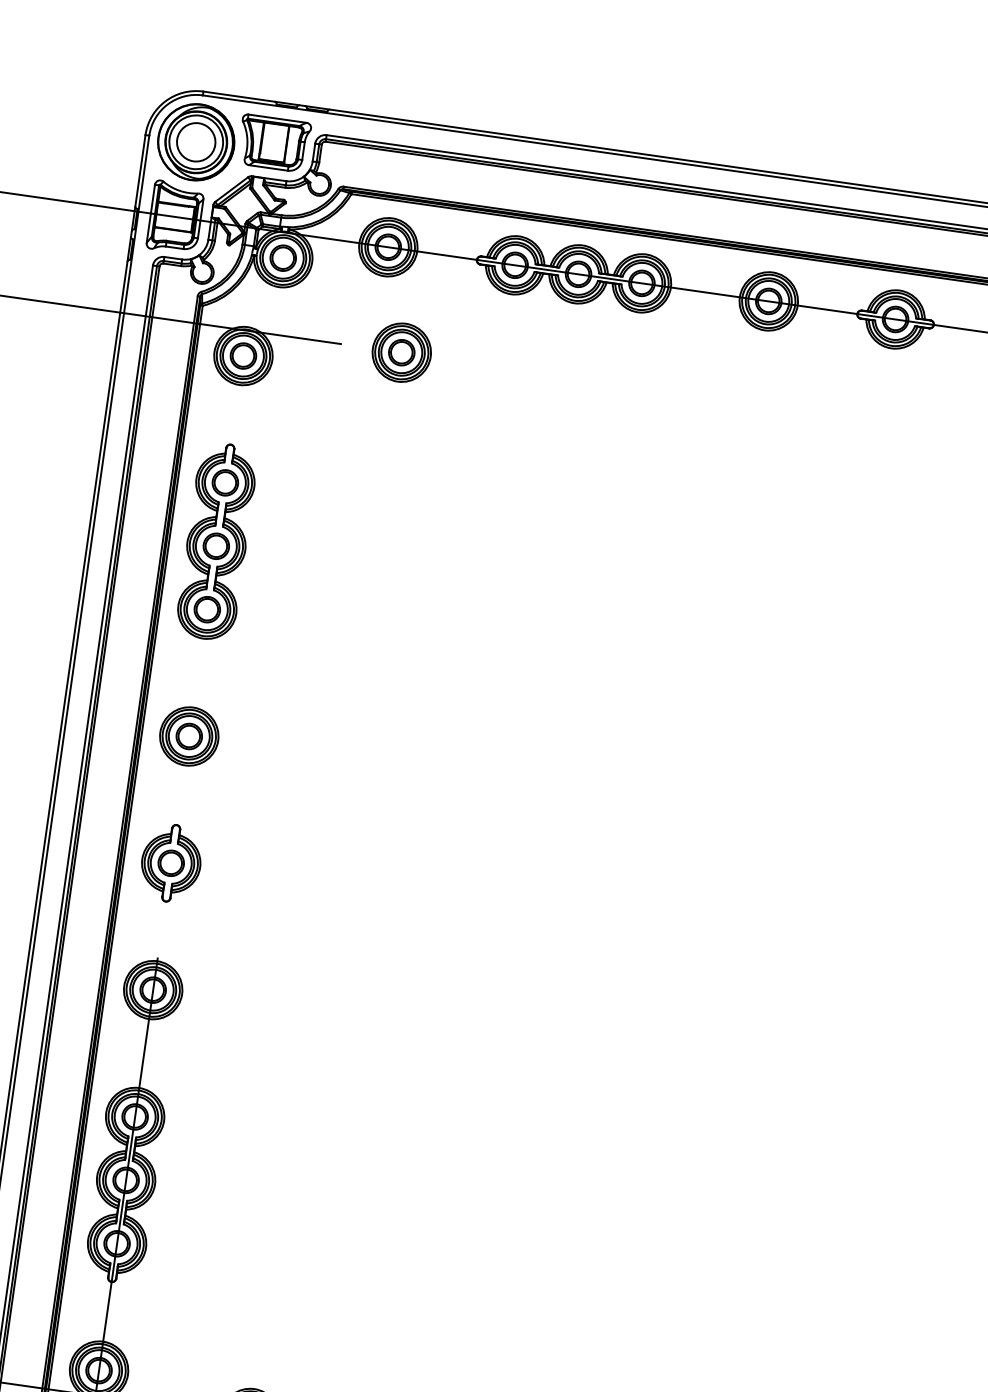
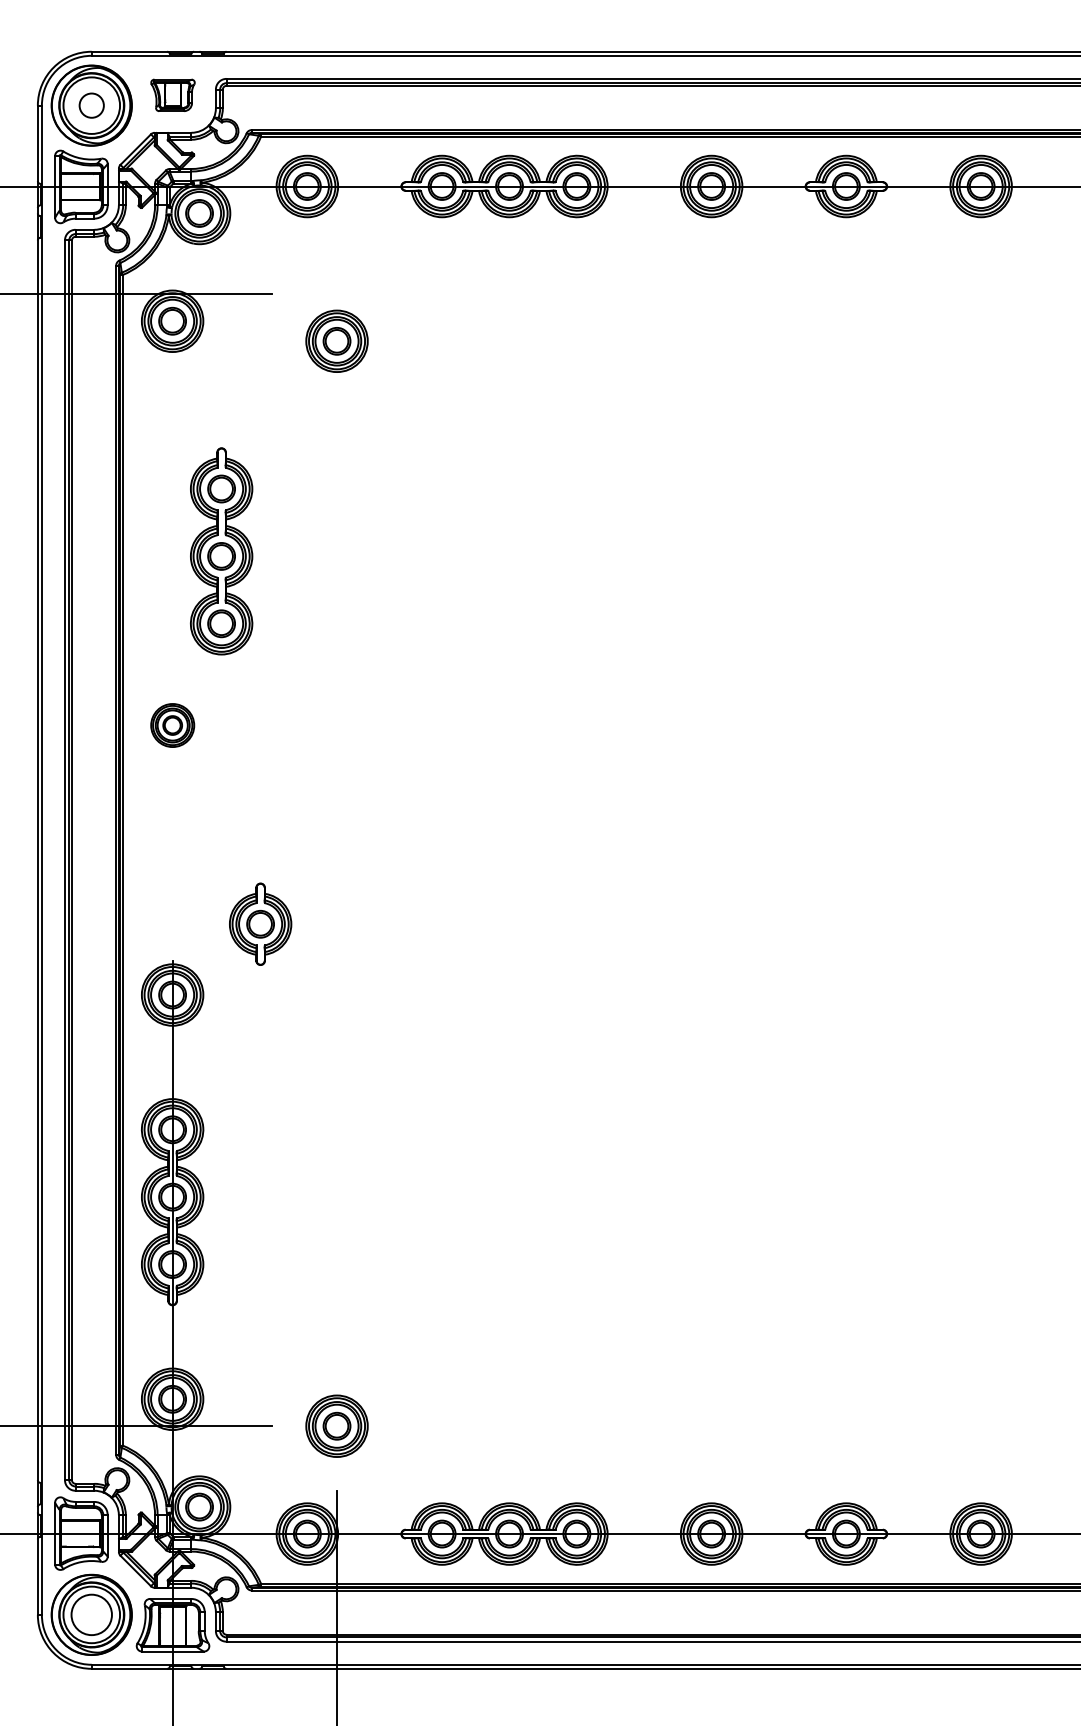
circle: (196, 142) -> (91, 105), size x0.6
part: (273, 143) -> (172, 95), size x0.6
part: (401, 351) -> (336, 340), moved
part: (216, 541) -> (221, 551), moved
part: (189, 736) -> (172, 725), size x0.7
part: (171, 862) -> (260, 923), moved

